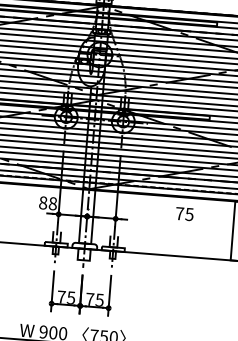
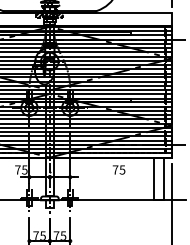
text: (48, 202) -> (21, 169), 88 -> 75

